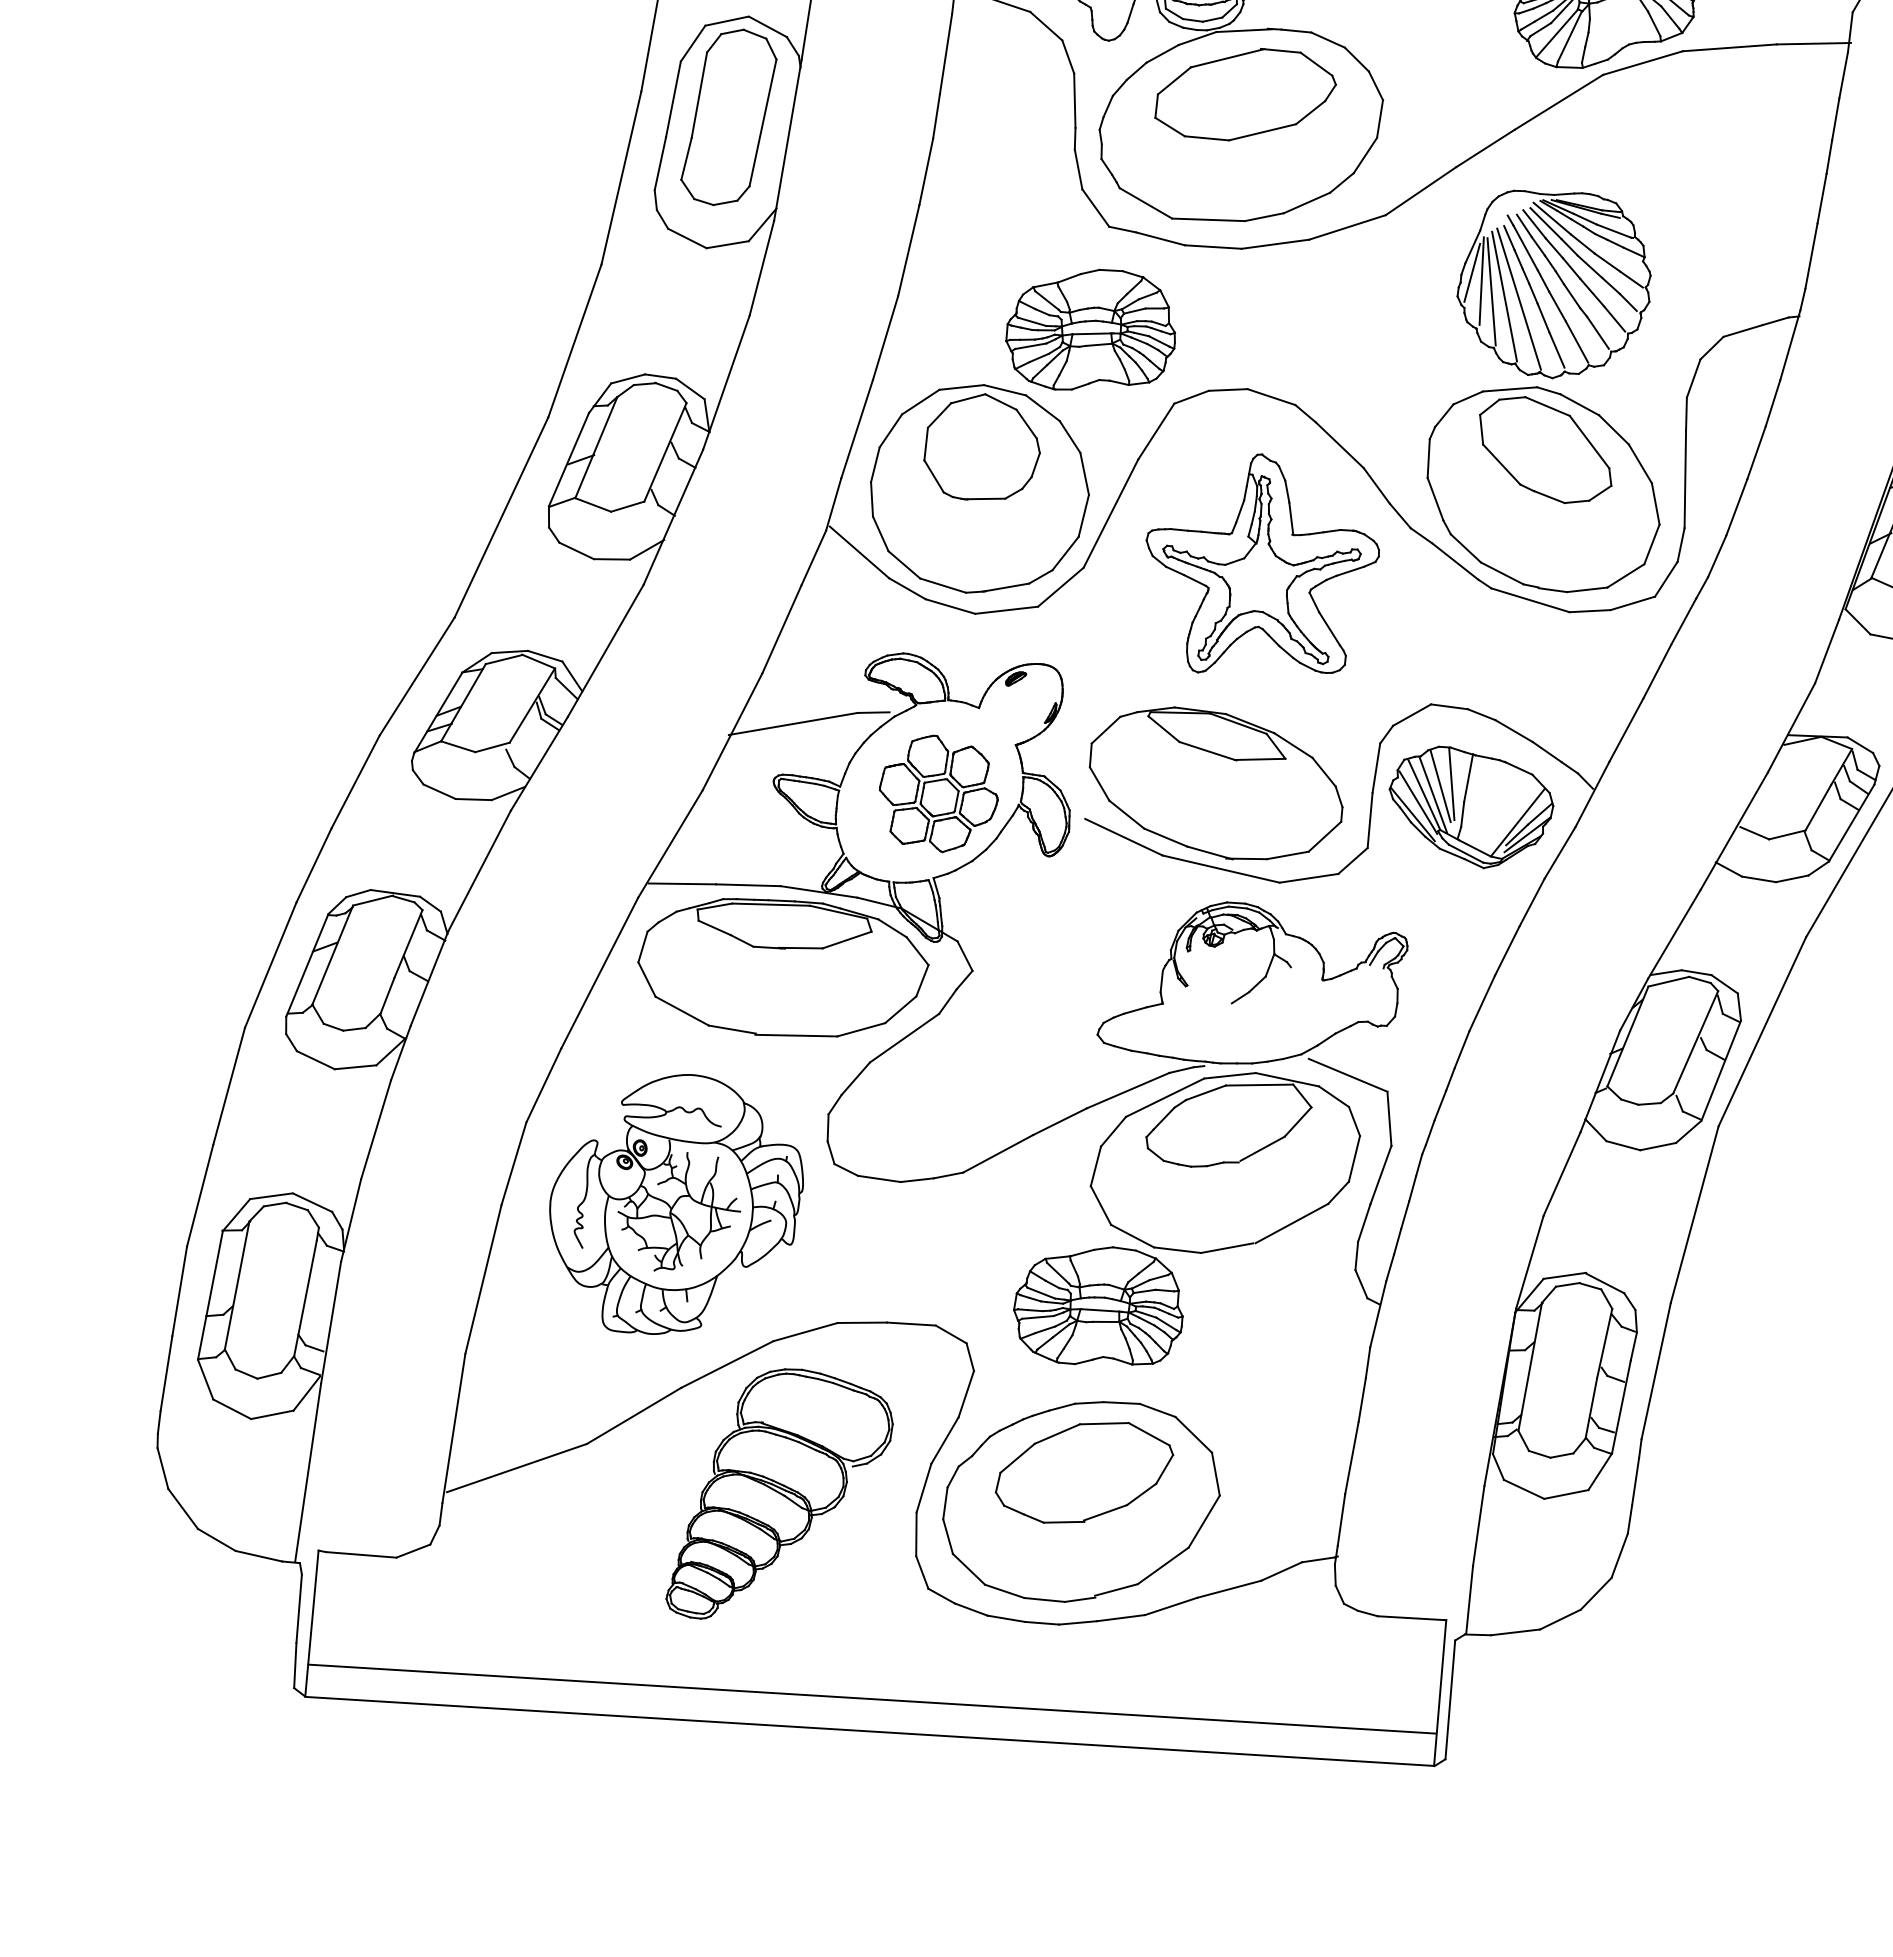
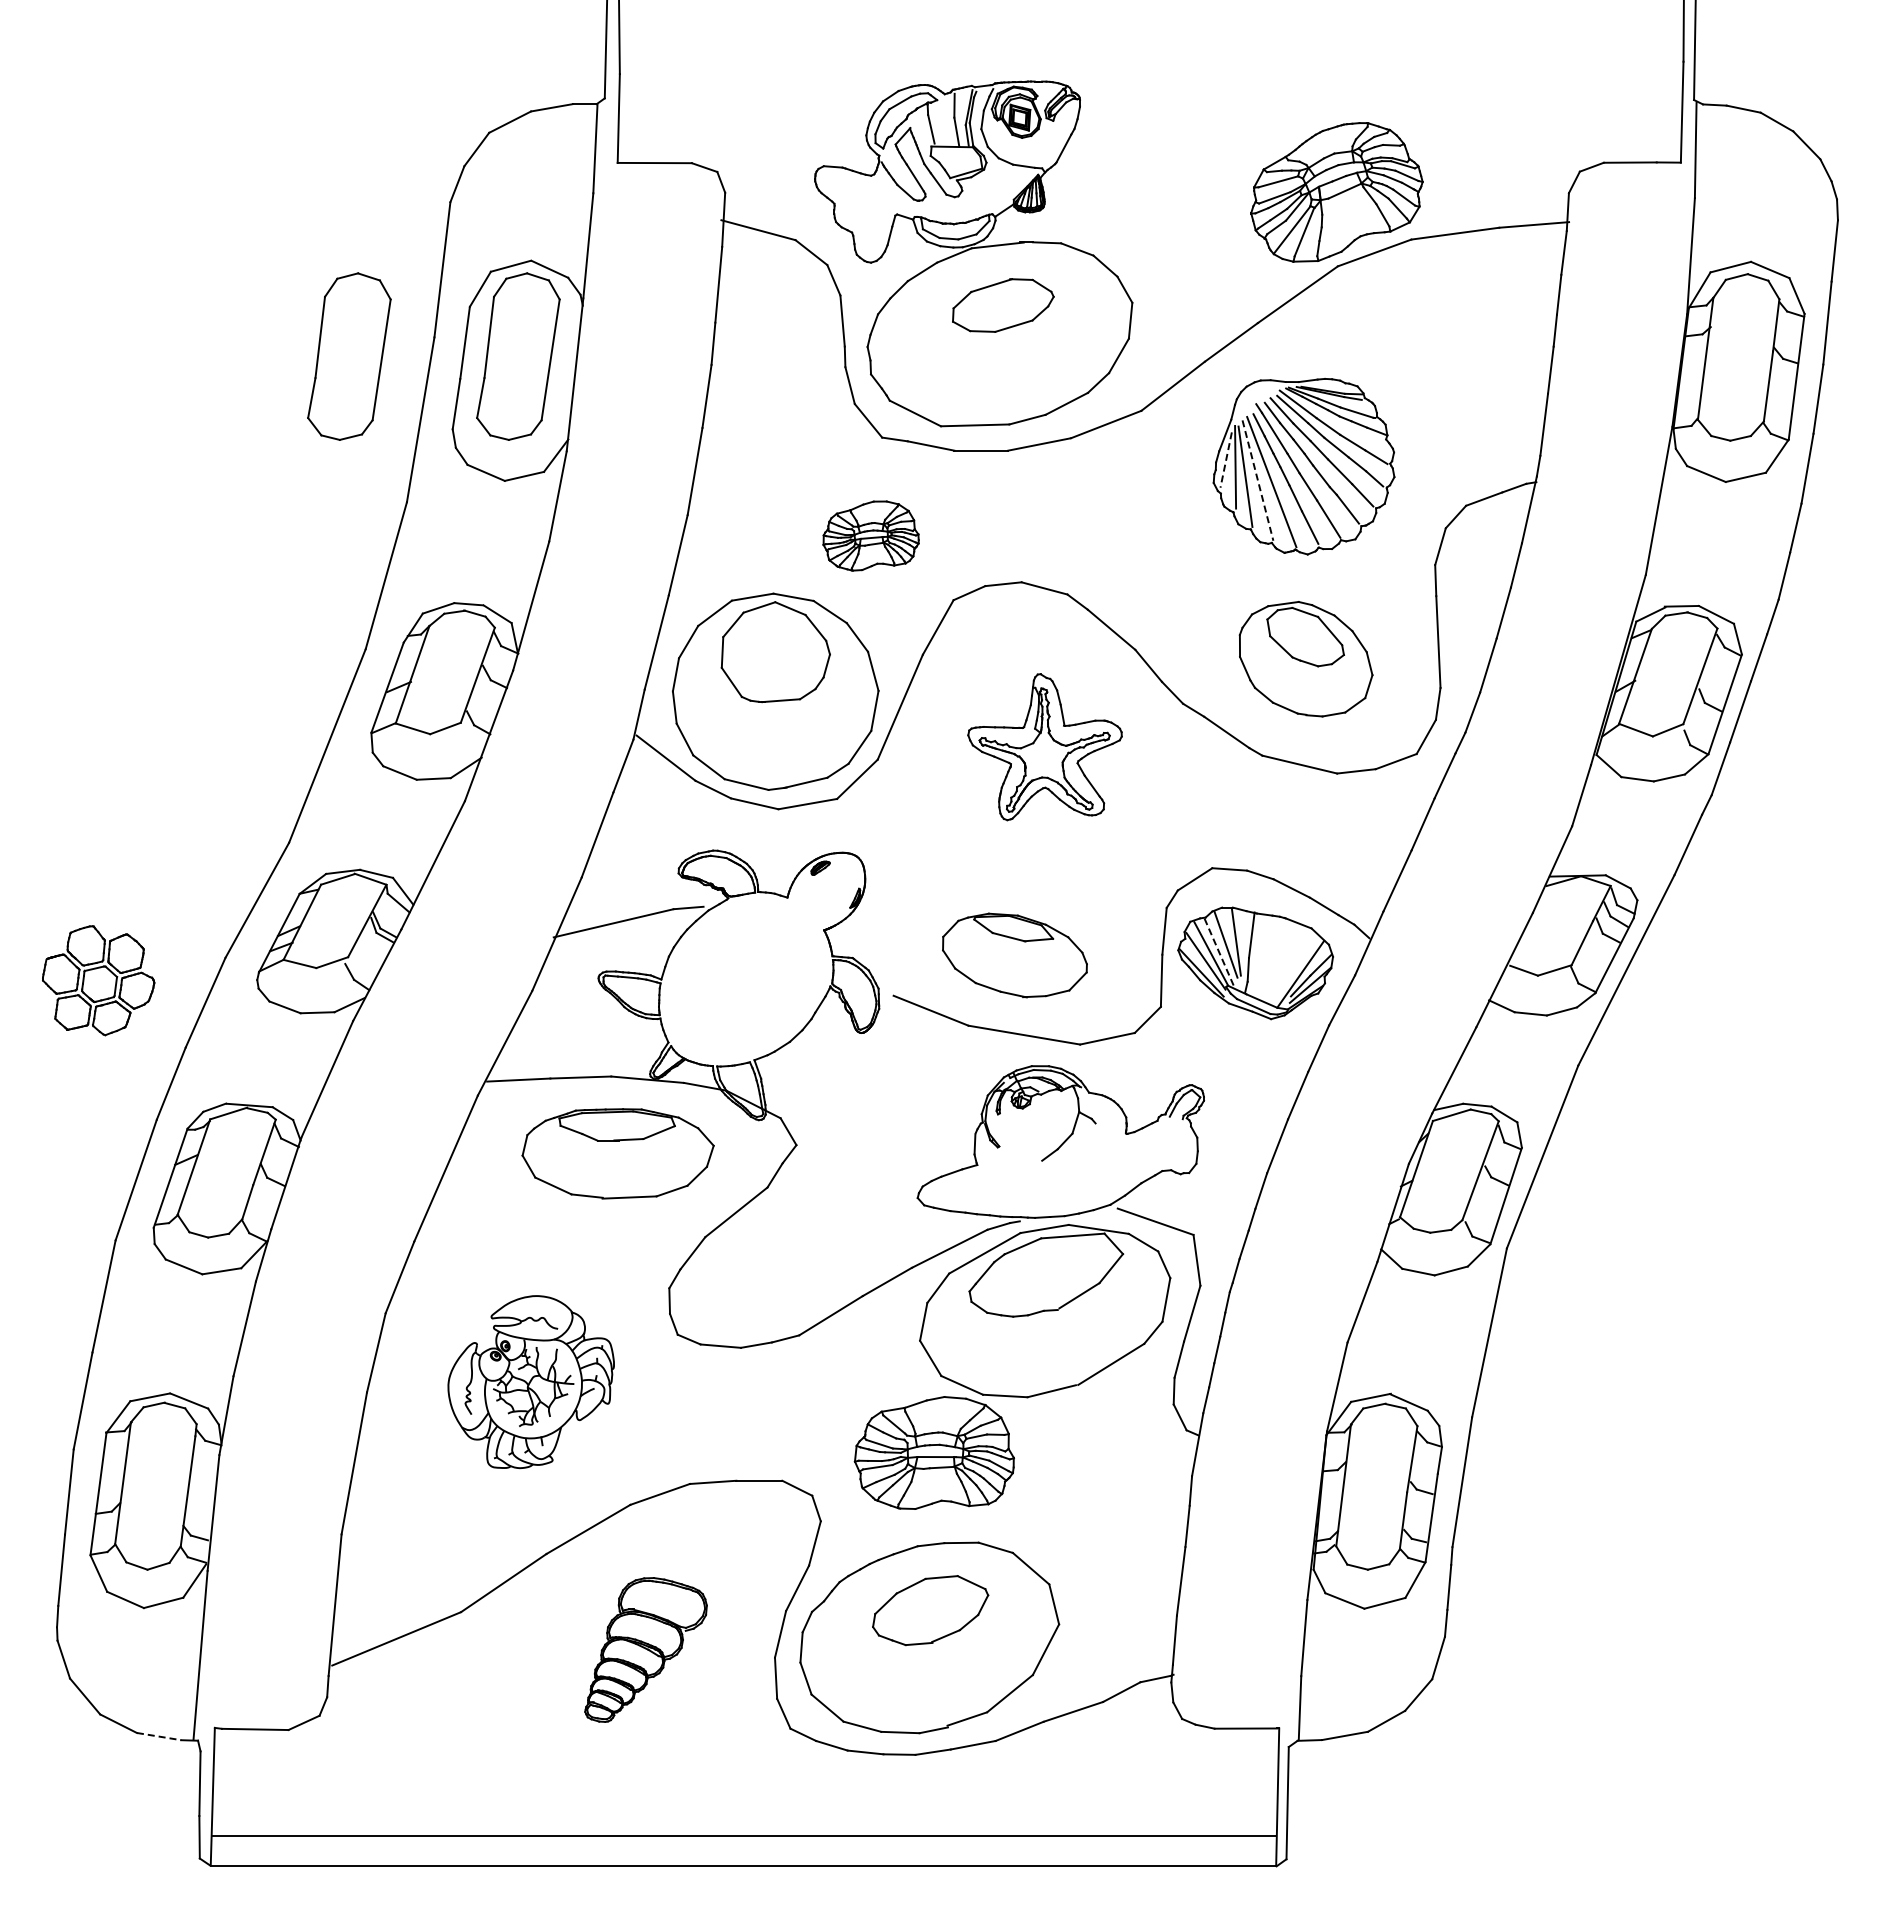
part: (1246, 94) -> (1003, 305), size x0.6
part: (550, 106) -> (349, 356), added
line: (1472, 273) -> (1226, 460), solid -> dashed
line: (1505, 297) -> (1258, 481), solid -> dashed
part: (1090, 329) -> (870, 535), size x0.6
part: (1543, 488) -> (1305, 658), size x0.6
part: (1261, 564) -> (1044, 746), size x0.7
part: (1215, 784) -> (1014, 955), size x0.6
part: (938, 793) -> (98, 980), moved
line: (1433, 795) -> (1219, 953), solid -> dashed
part: (782, 968) -> (617, 1153), size x0.7
part: (676, 1204) -> (531, 1381), size x0.7
part: (1084, 1472) -> (930, 1610), size x0.7
part: (779, 1495) -> (645, 1649), size x0.6
line: (259, 1556) -> (159, 1736), solid -> dashed

